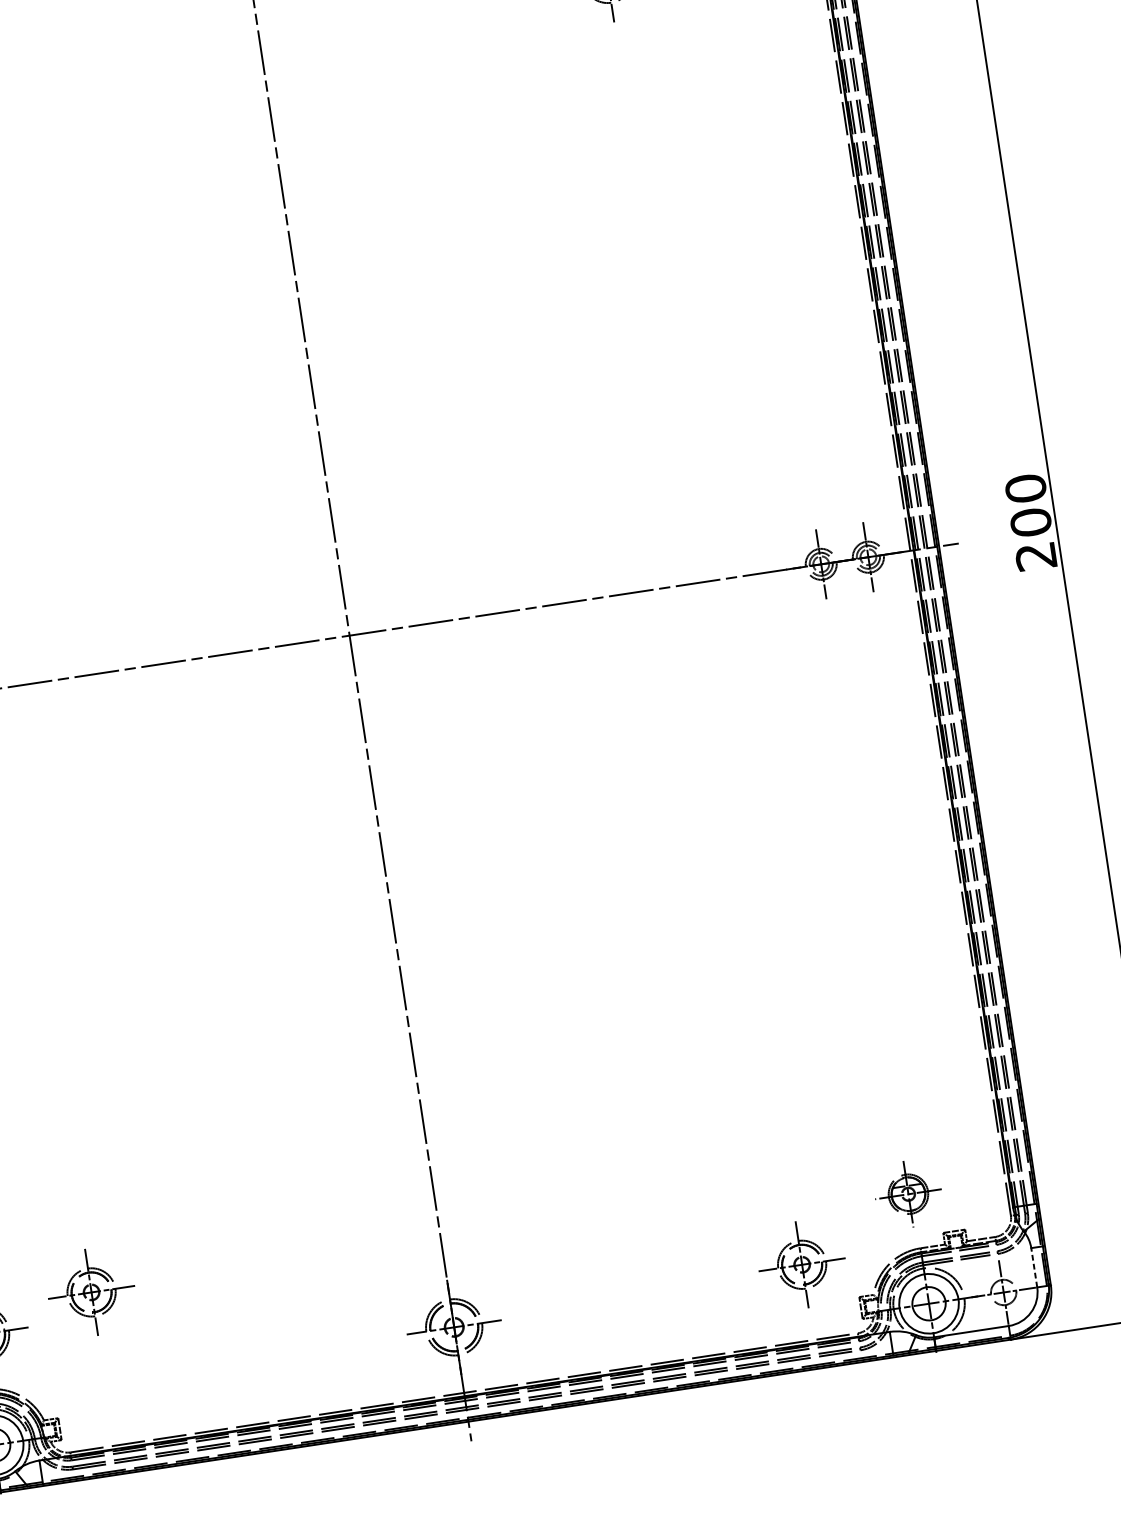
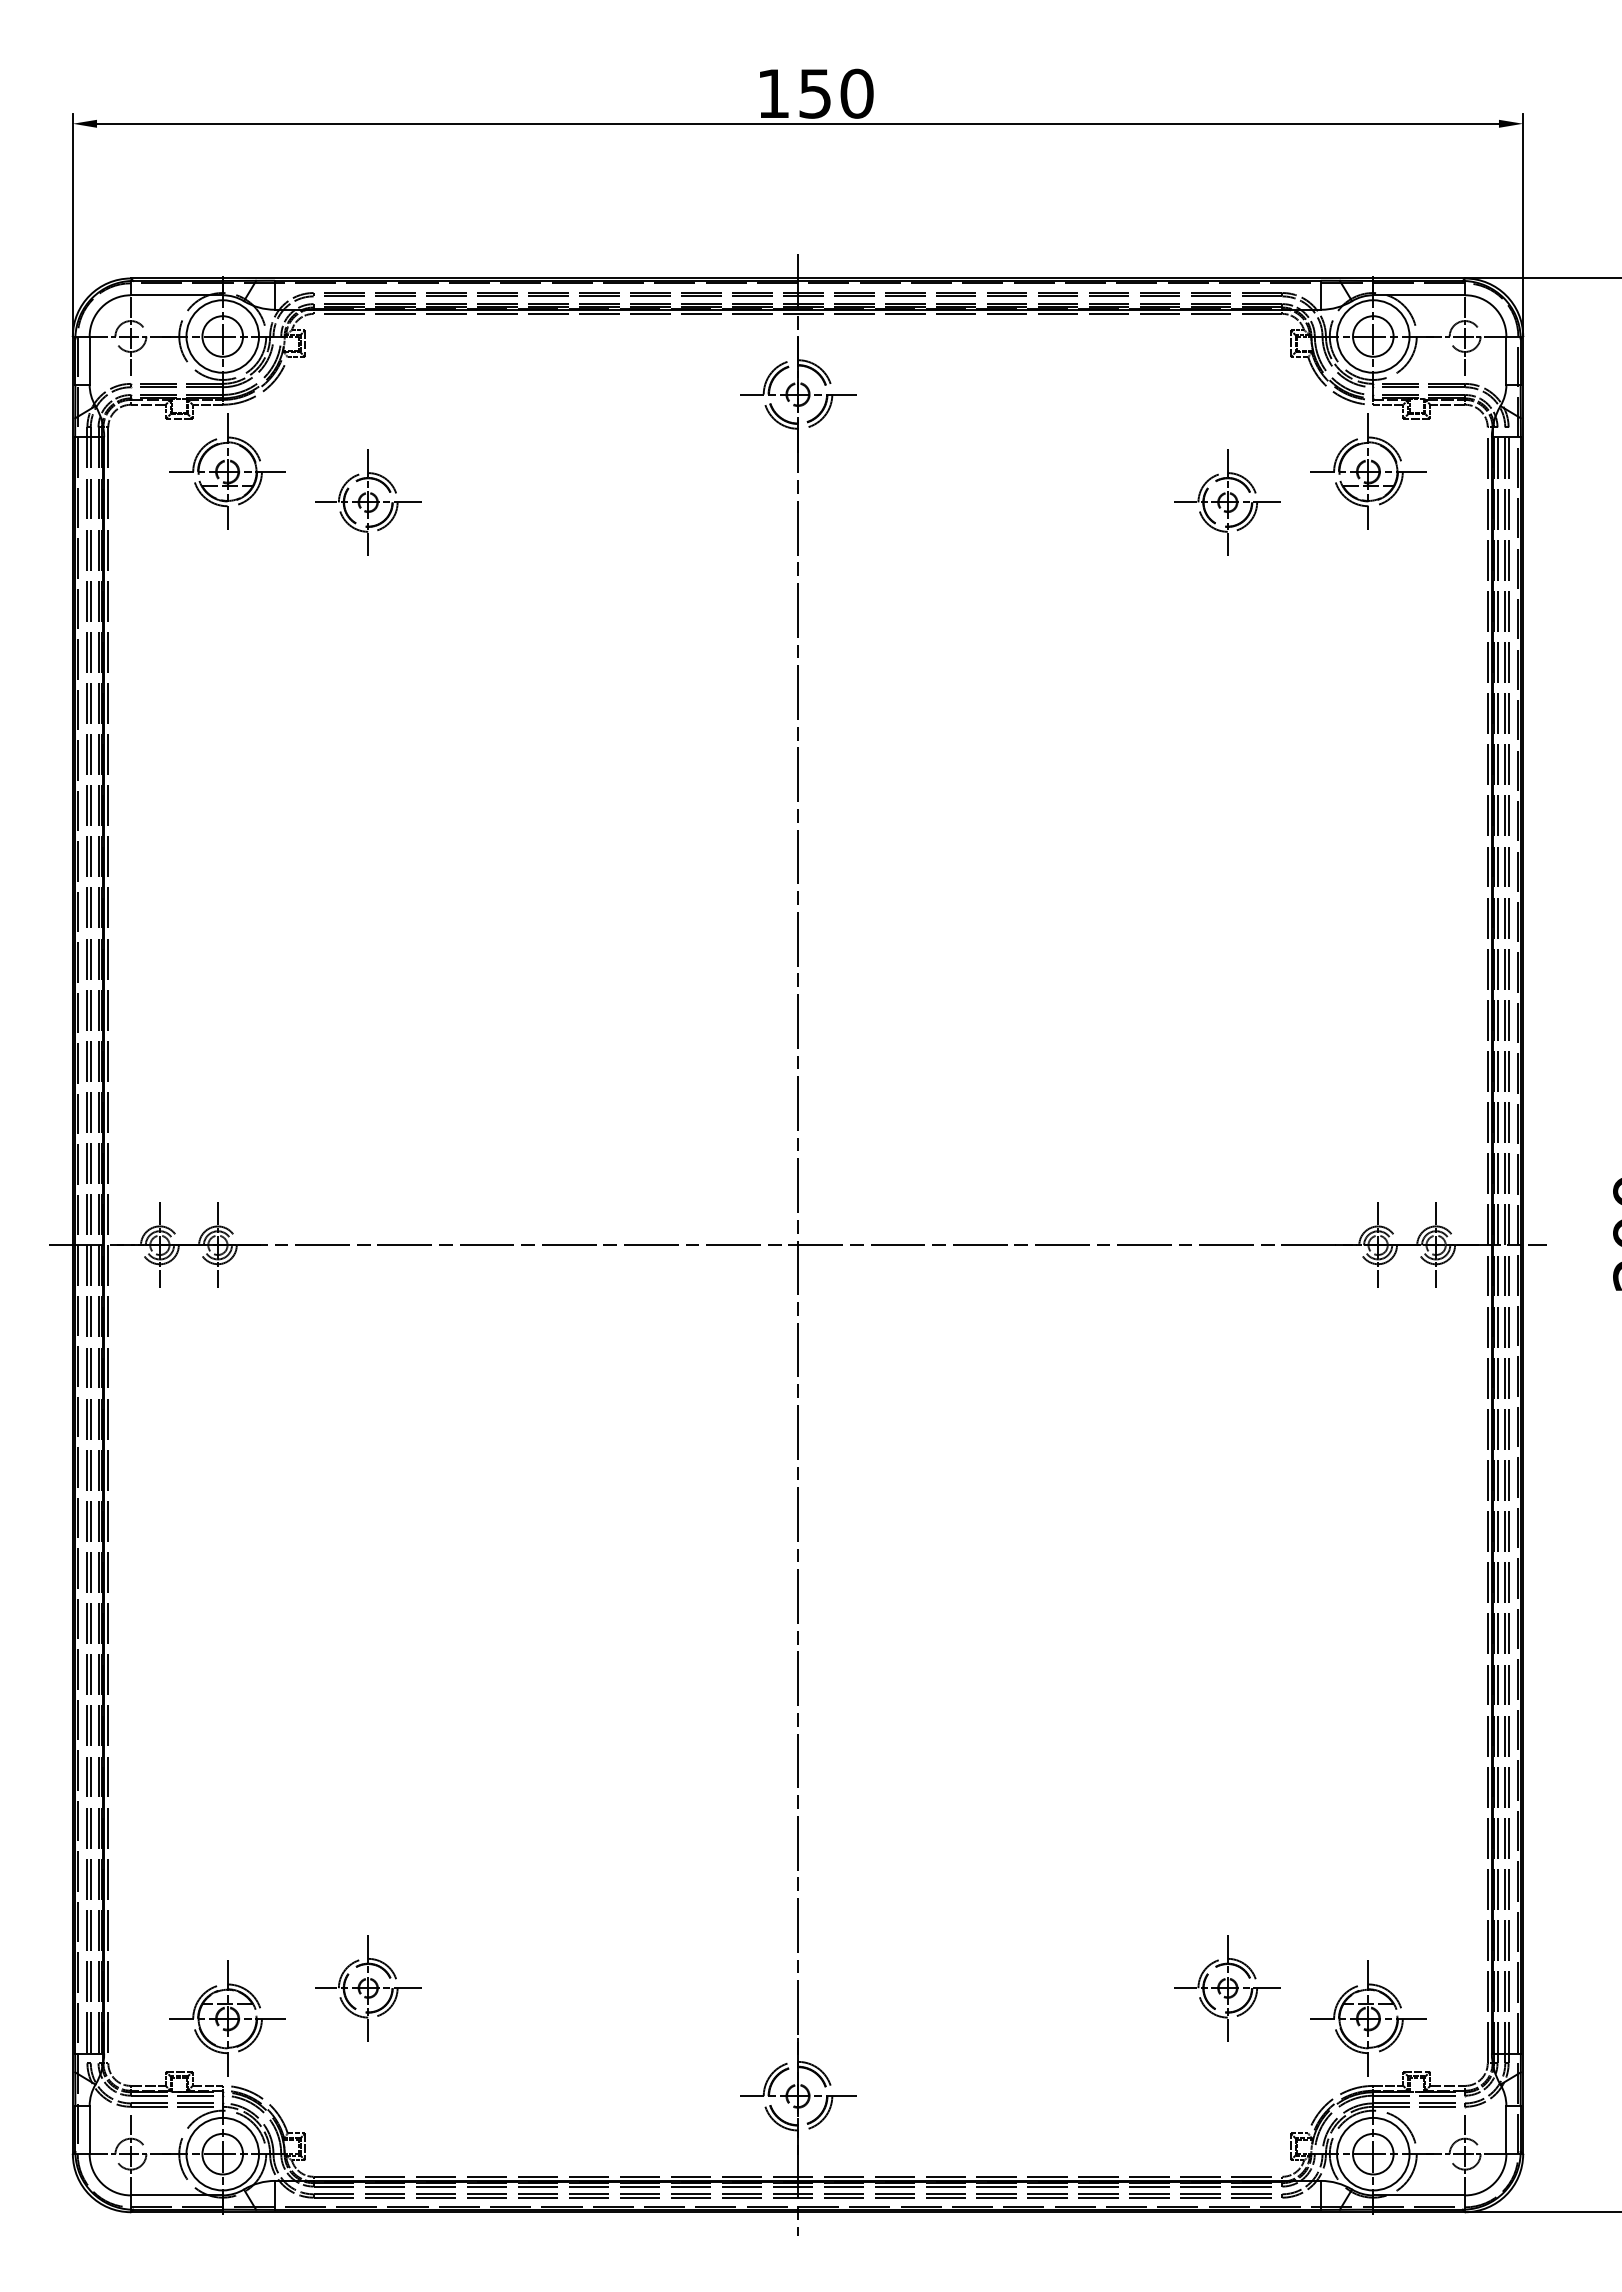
part: (908, 1194) -> (1368, 2018), size x1.43
part: (801, 1265) -> (1227, 1988), moved
line: (1034, 1267) -> (1506, 2129), dashed -> solid

